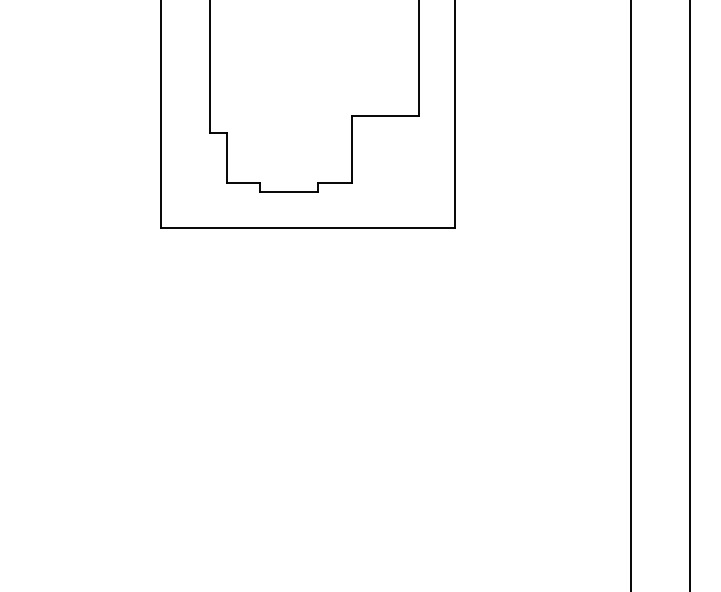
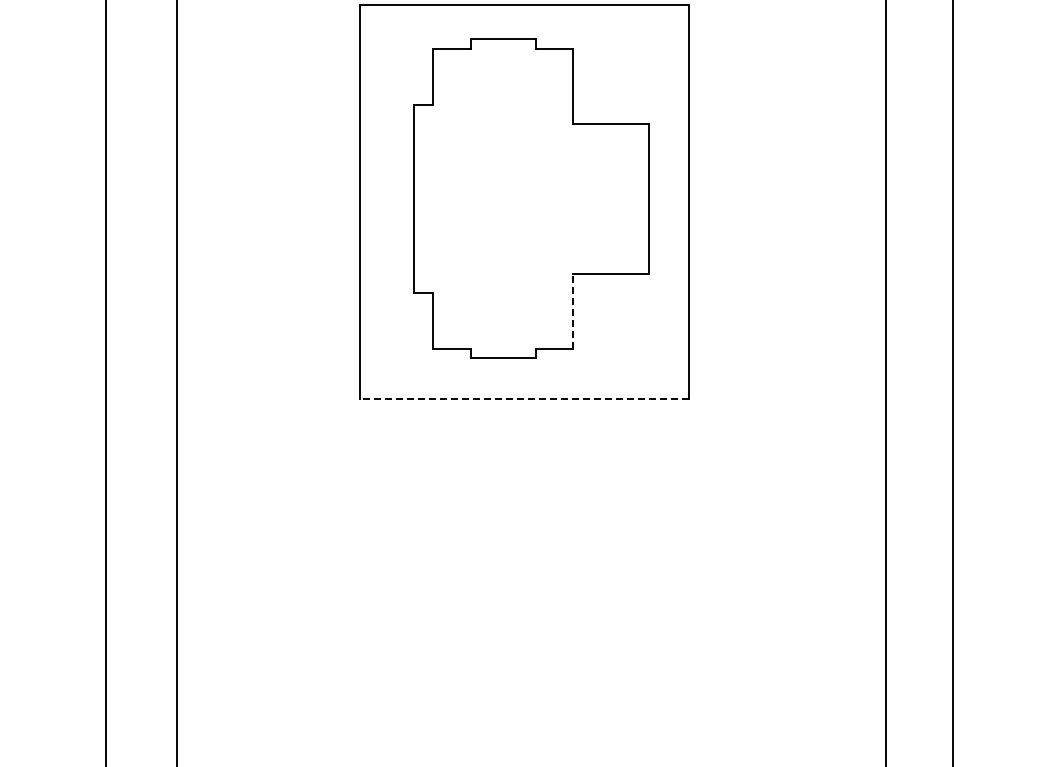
line: (351, 149) -> (573, 311), solid -> dashed
line: (308, 228) -> (524, 399), solid -> dashed

